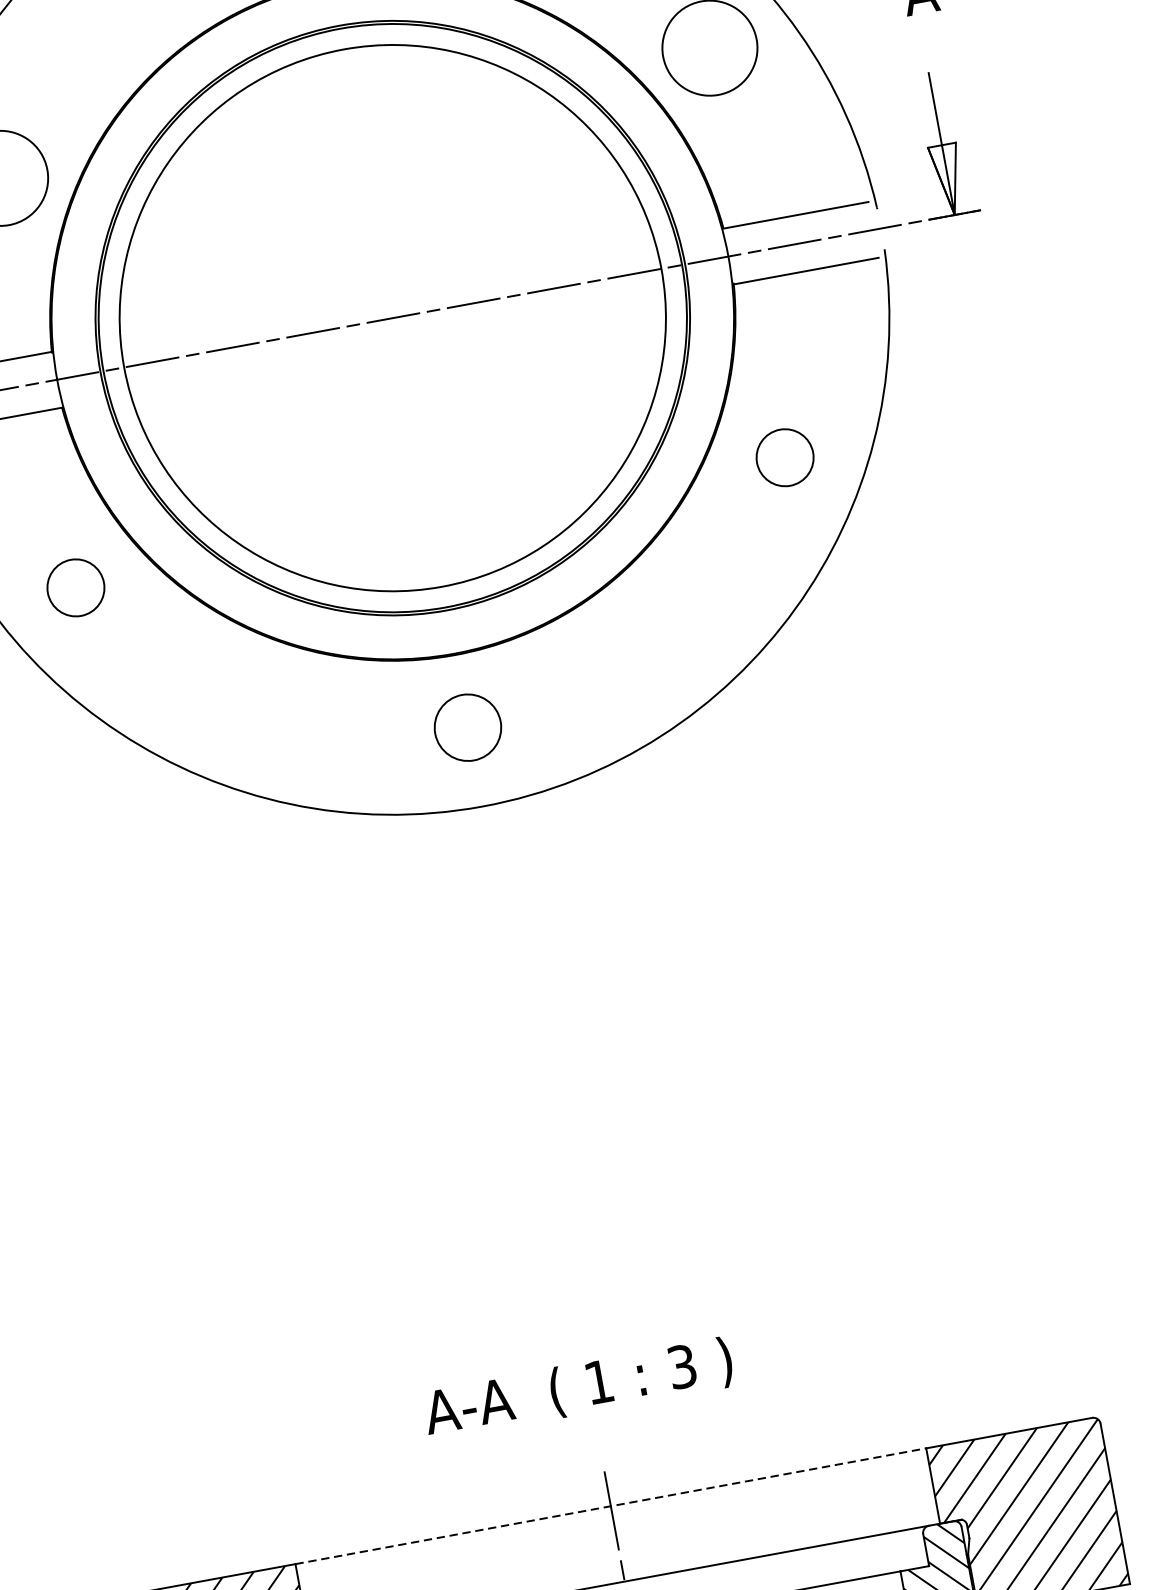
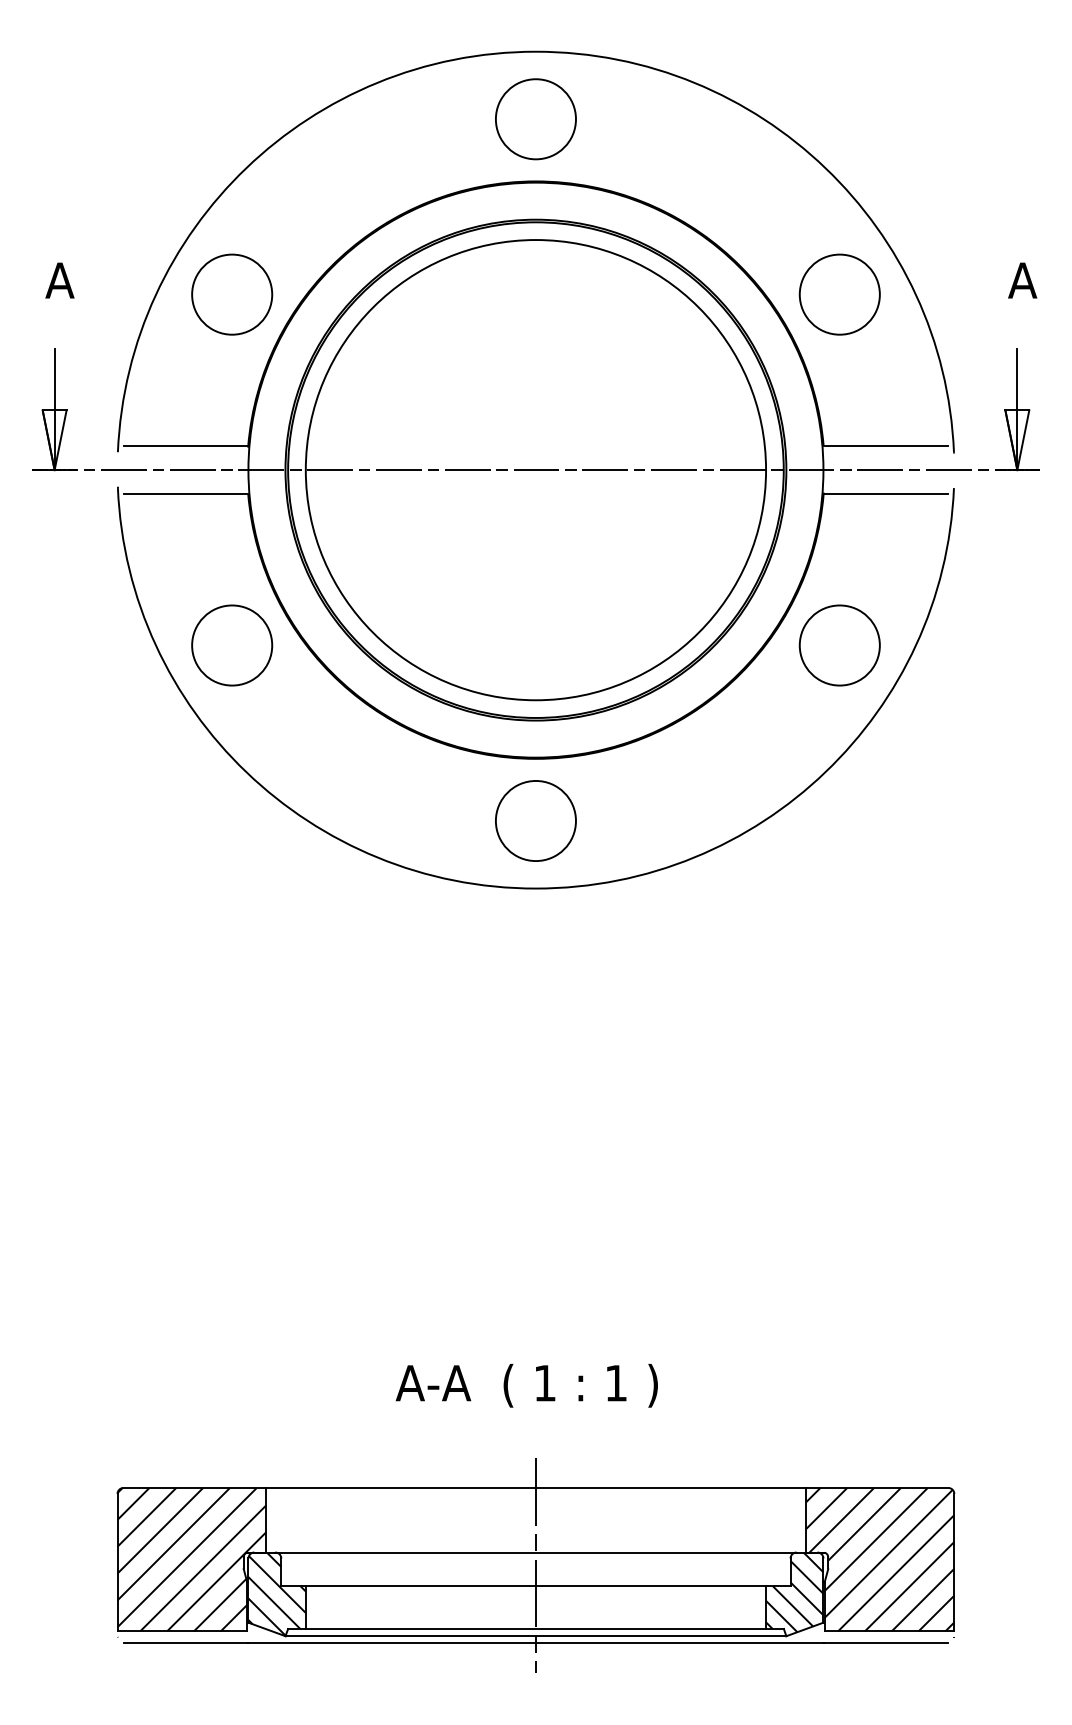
circle: (784, 457) -> (839, 645), size x1.67
circle: (76, 587) -> (232, 645), size x1.67
circle: (467, 727) -> (535, 820), size x1.43
text: (681, 1366) -> (615, 1382), 3 -> 1
line: (611, 1505) -> (536, 1487), dashed -> solid

